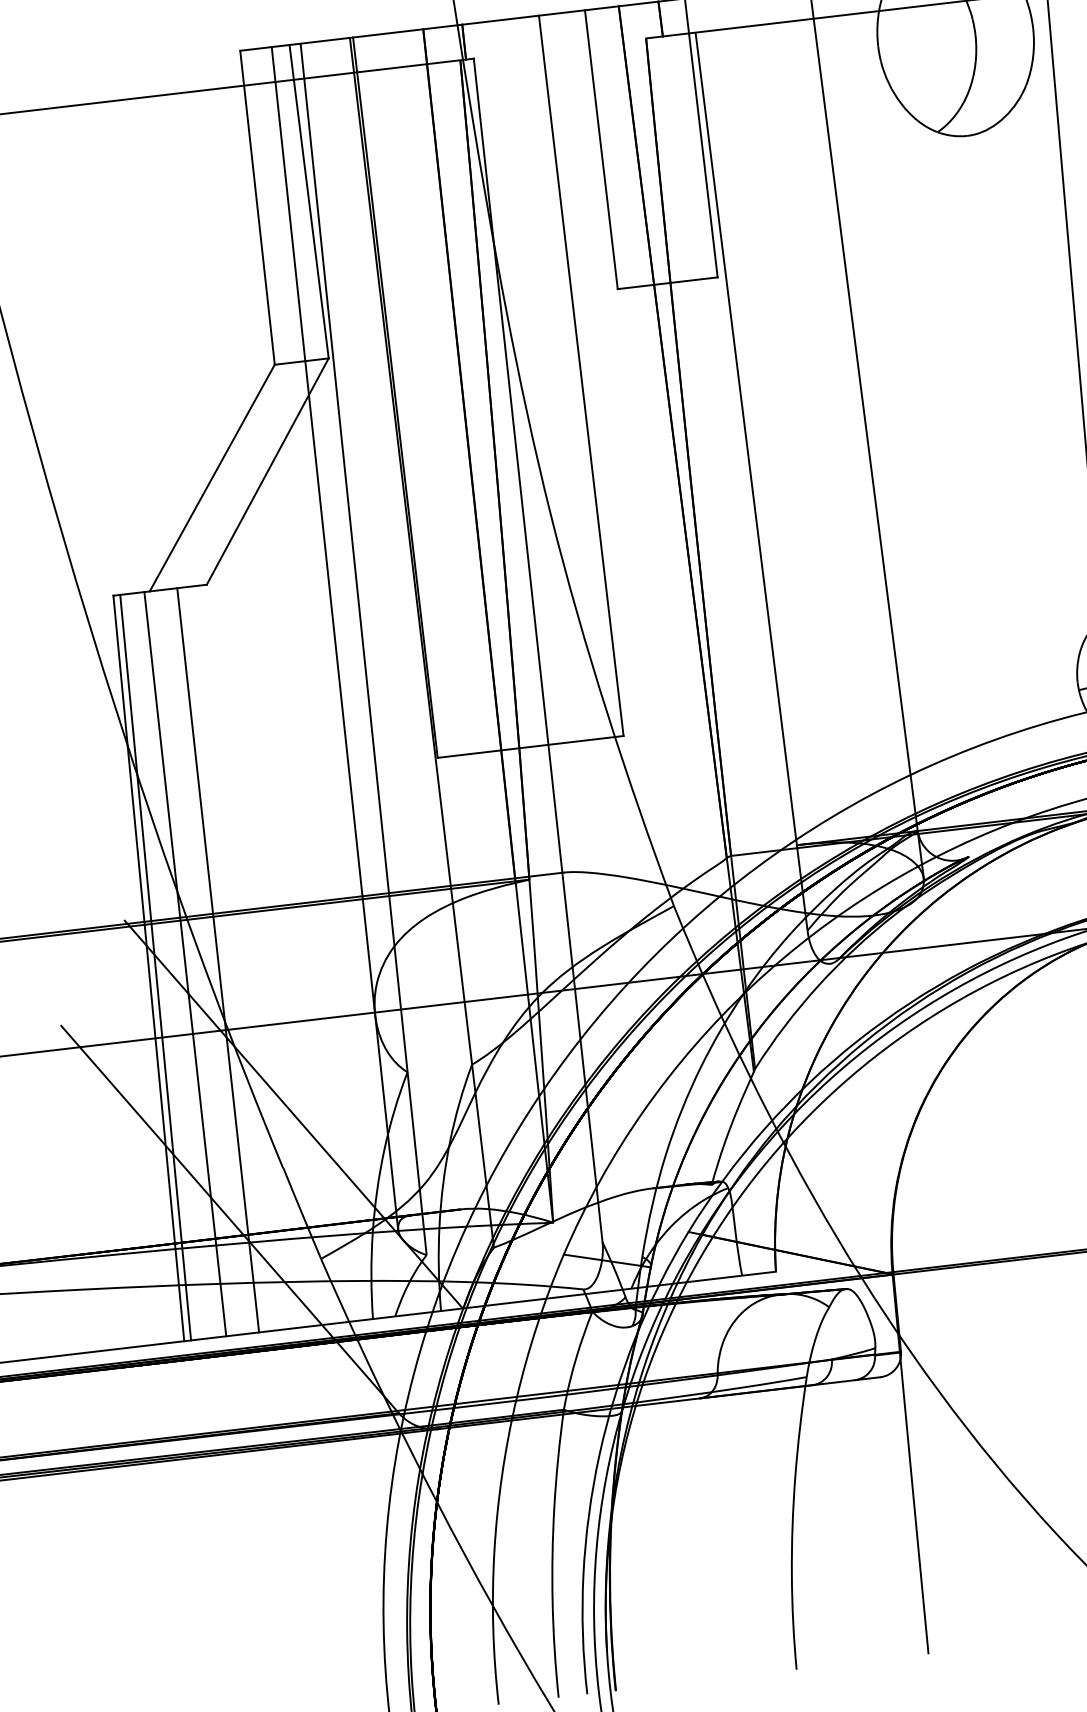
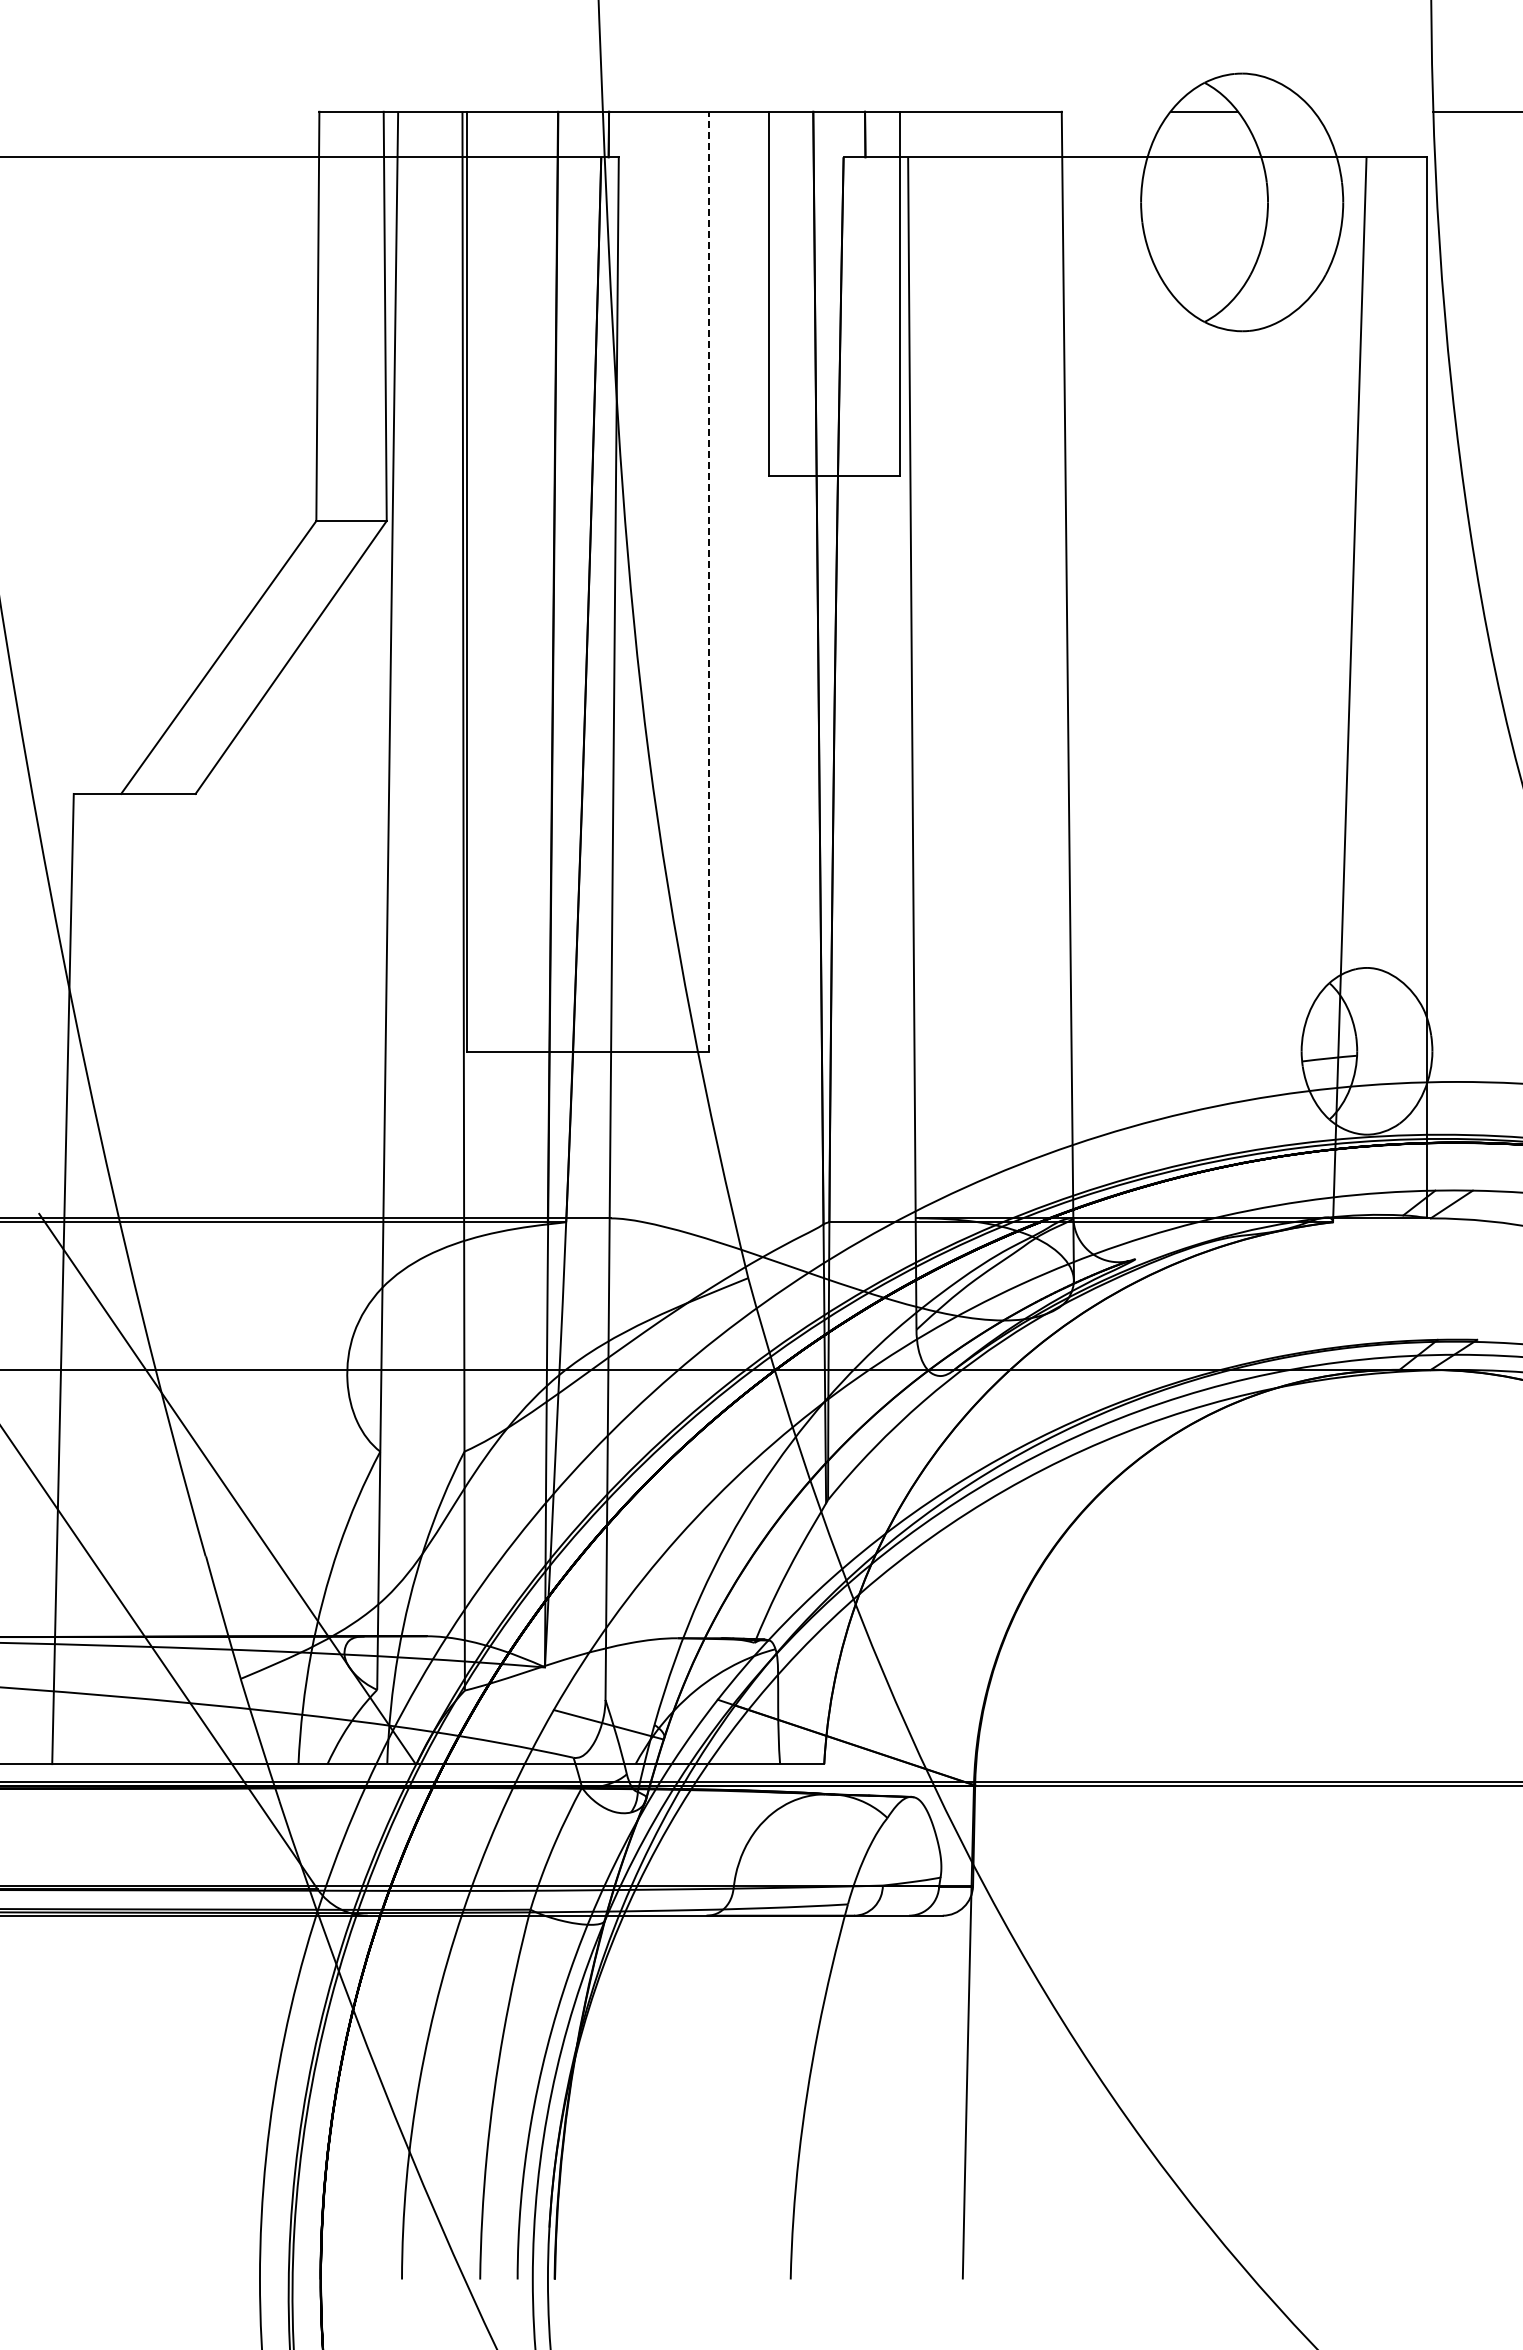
line: (581, 375) -> (709, 581), solid -> dashed
line: (334, 637) -> (352, 881), removed
line: (218, 959) -> (153, 1278), removed
line: (185, 963) -> (110, 1278), removed
line: (155, 967) -> (71, 1278), removed

